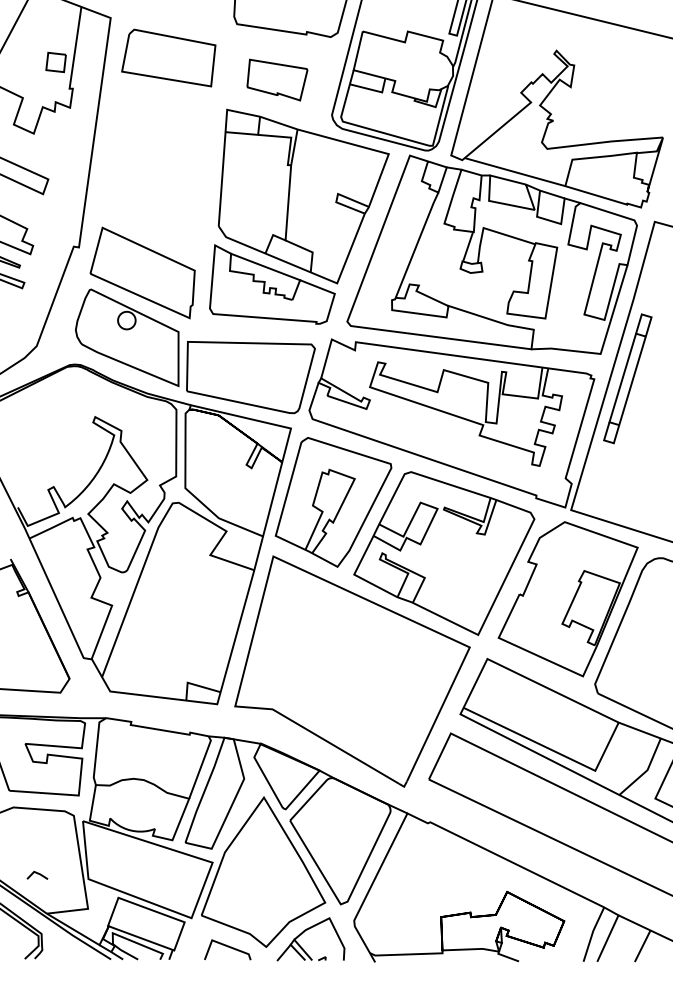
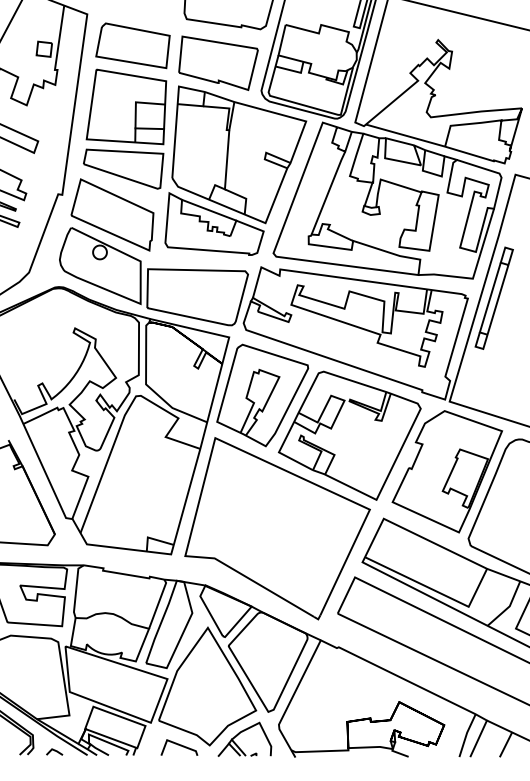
part: (277, 79) -> (218, 62), size x1.67
part: (159, 163) -> (125, 128), added
line: (37, 874) -> (54, 751), moved

